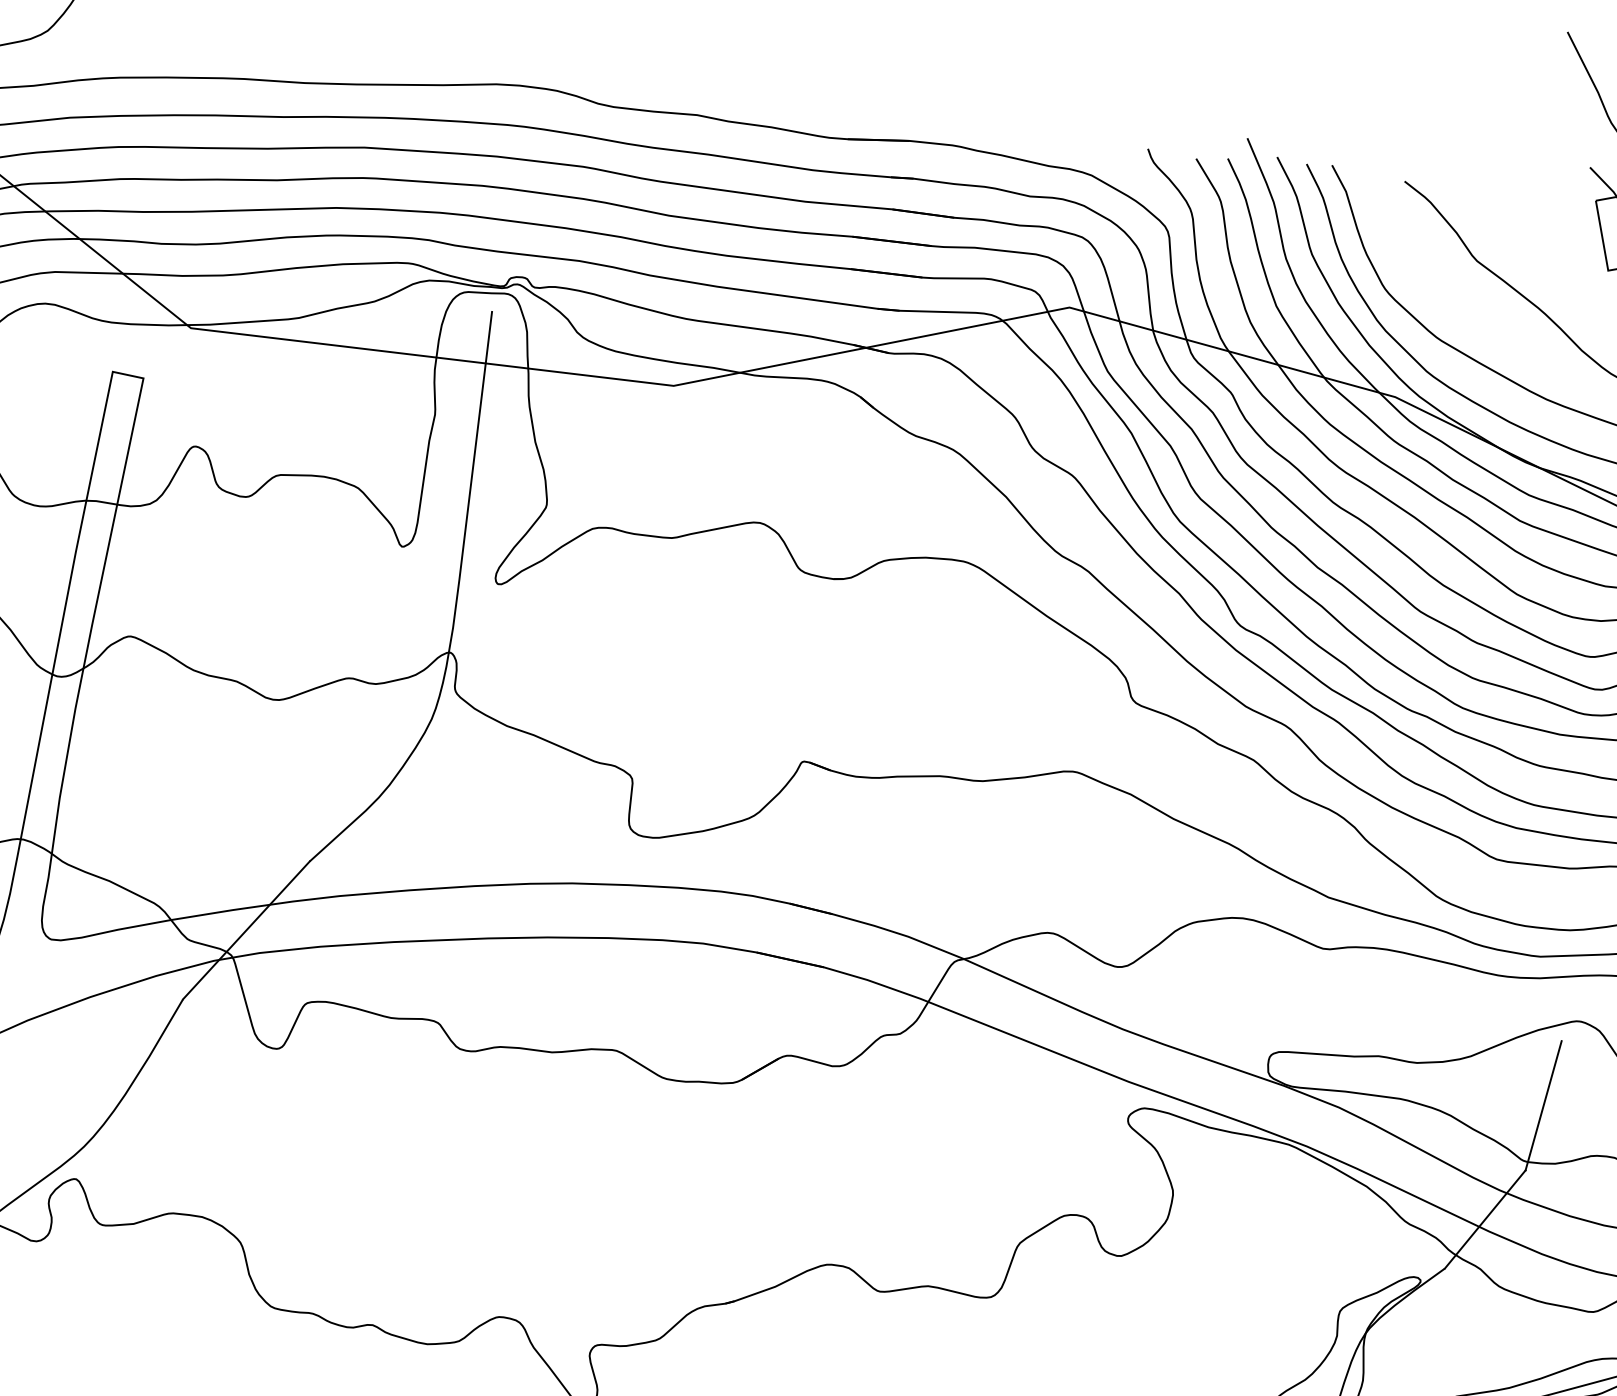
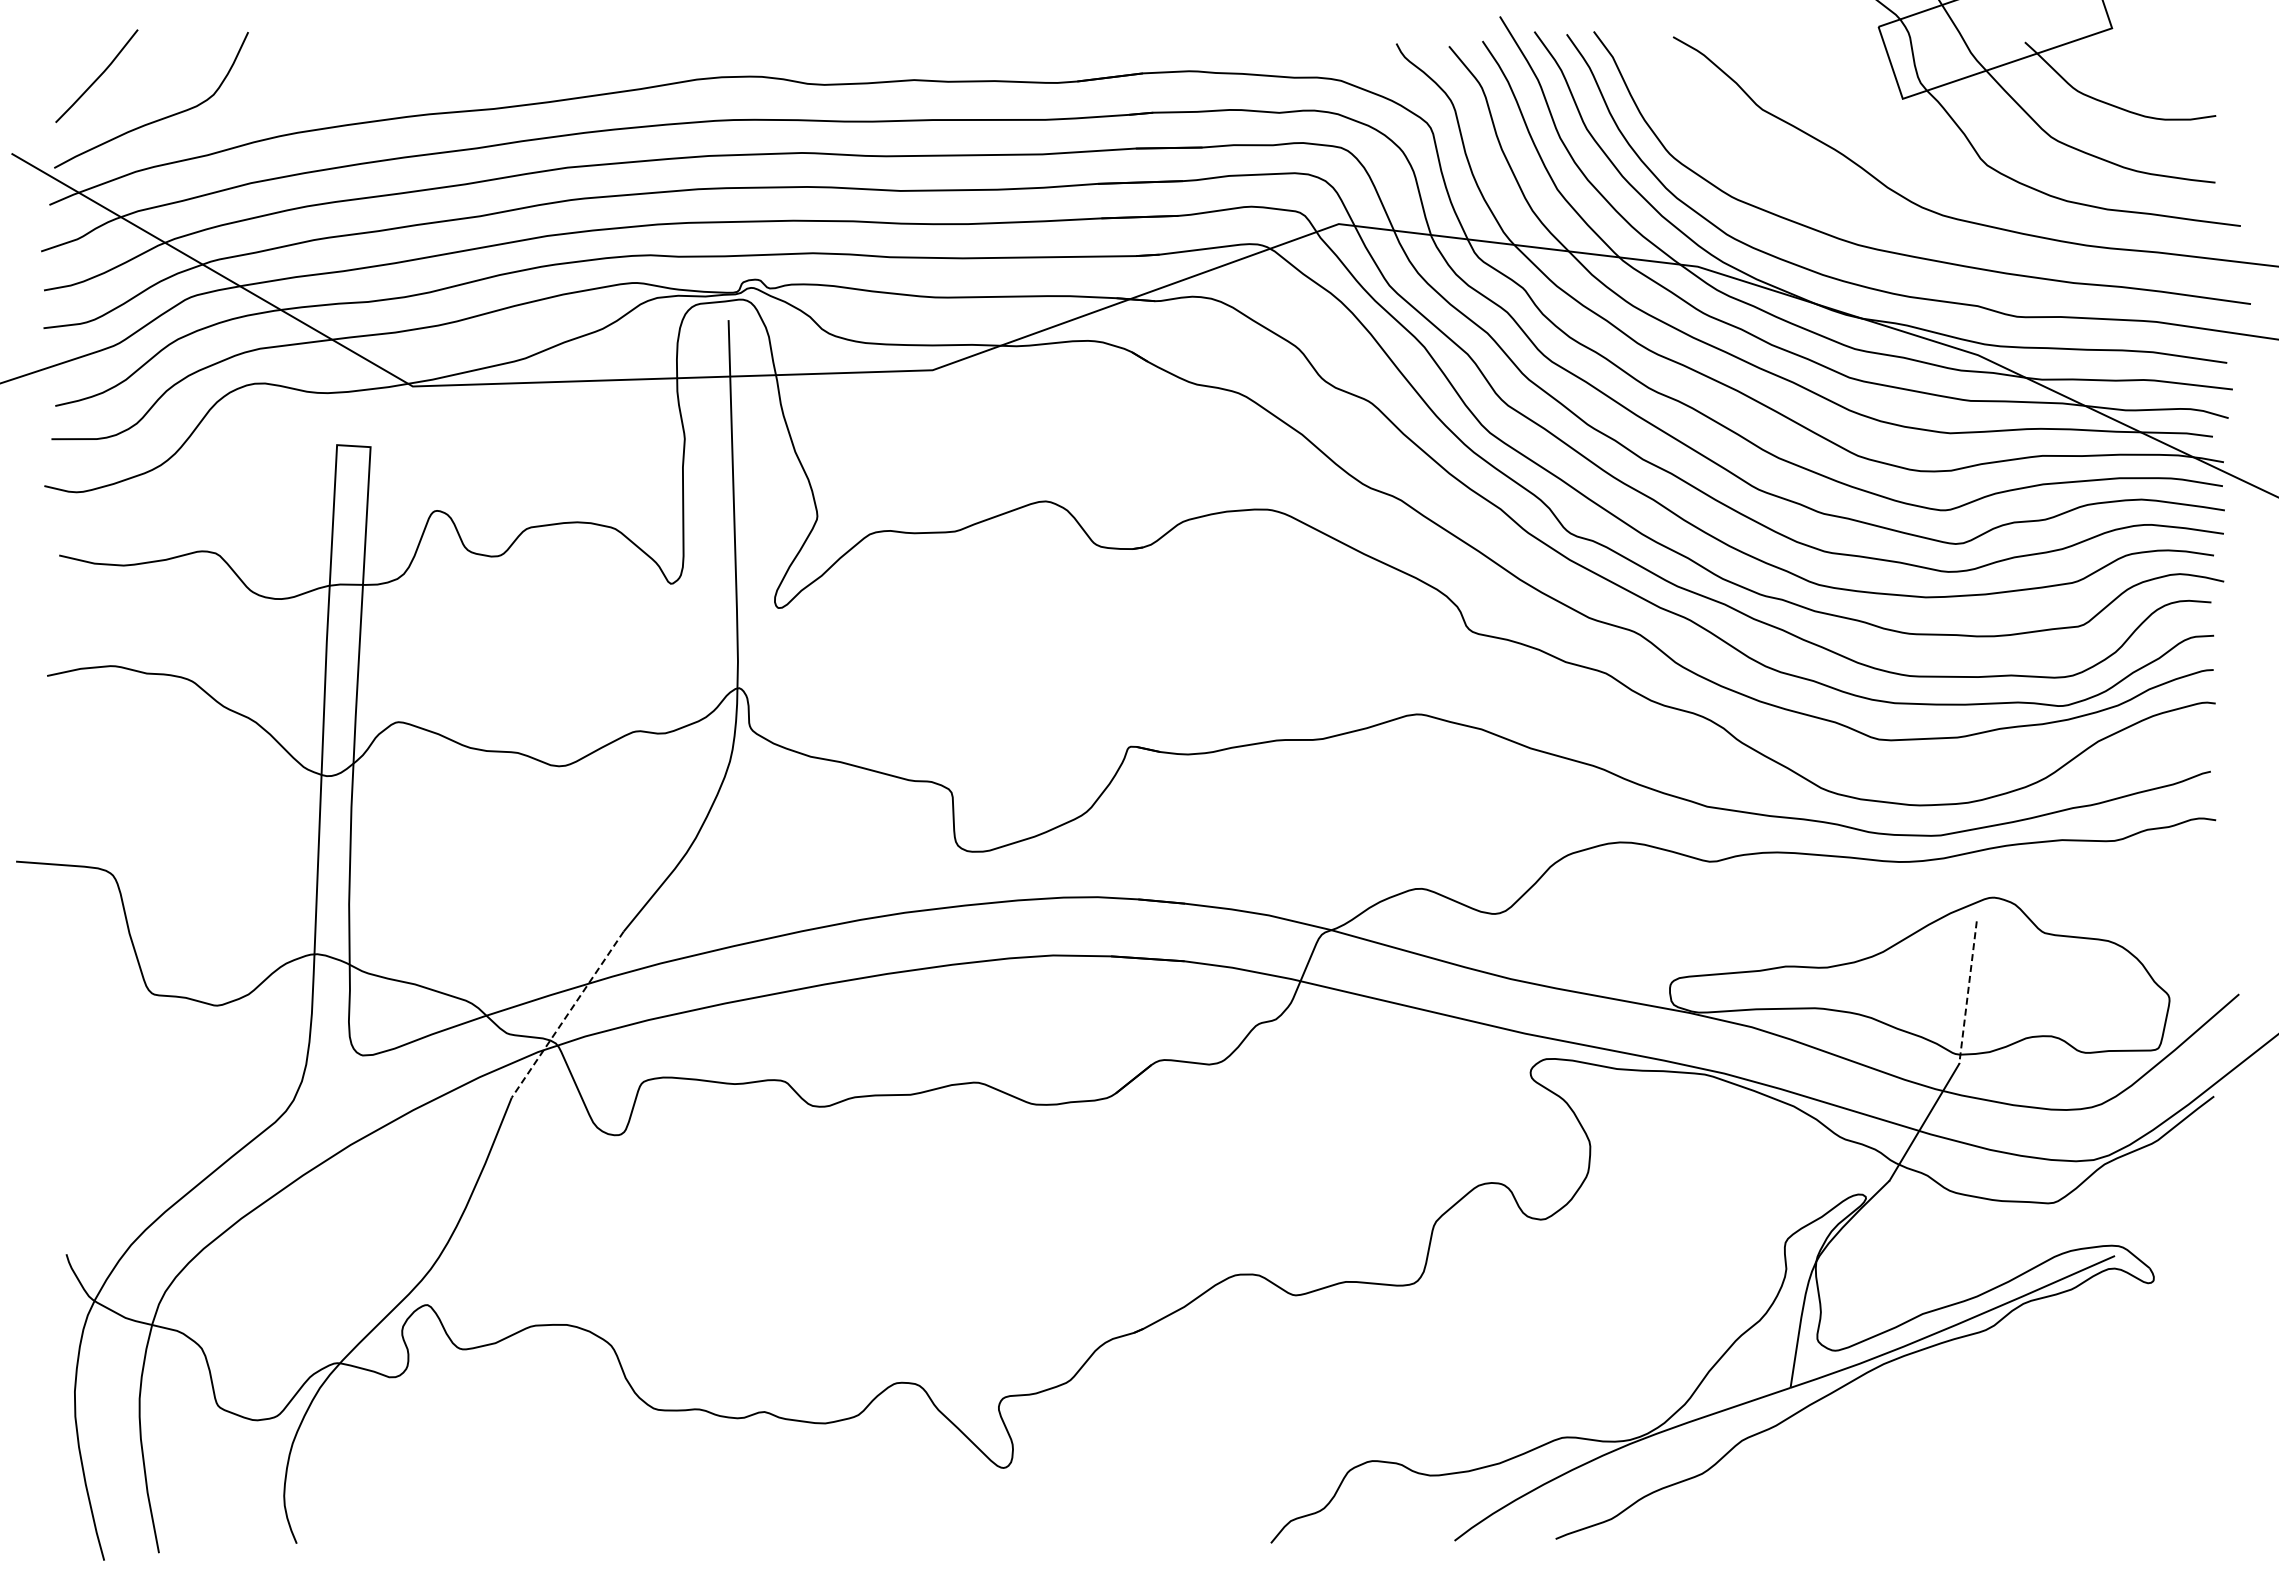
line: (246, 930) -> (567, 1014), solid -> dashed
line: (1544, 1105) -> (1968, 992), solid -> dashed

